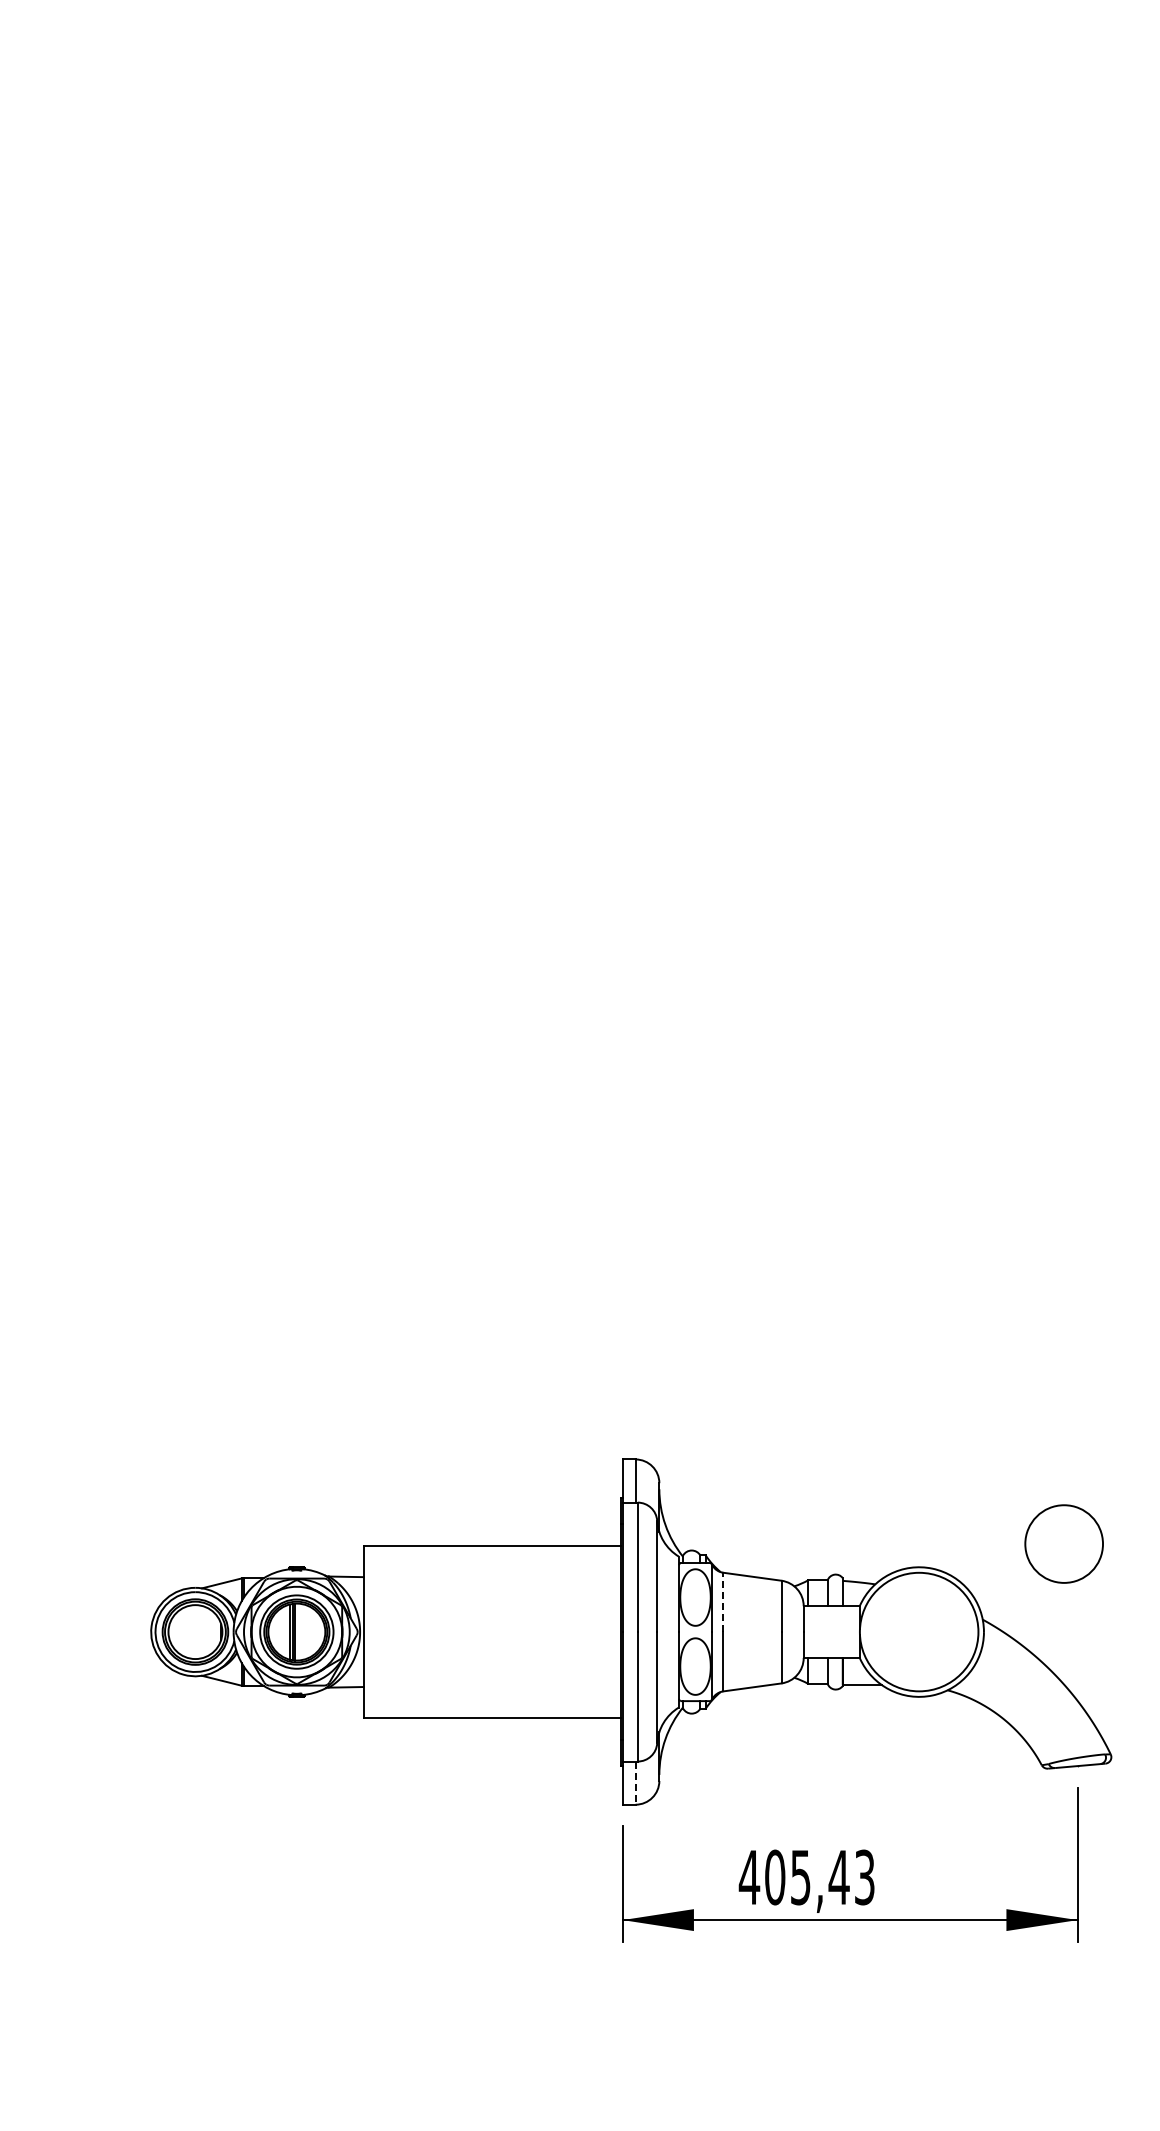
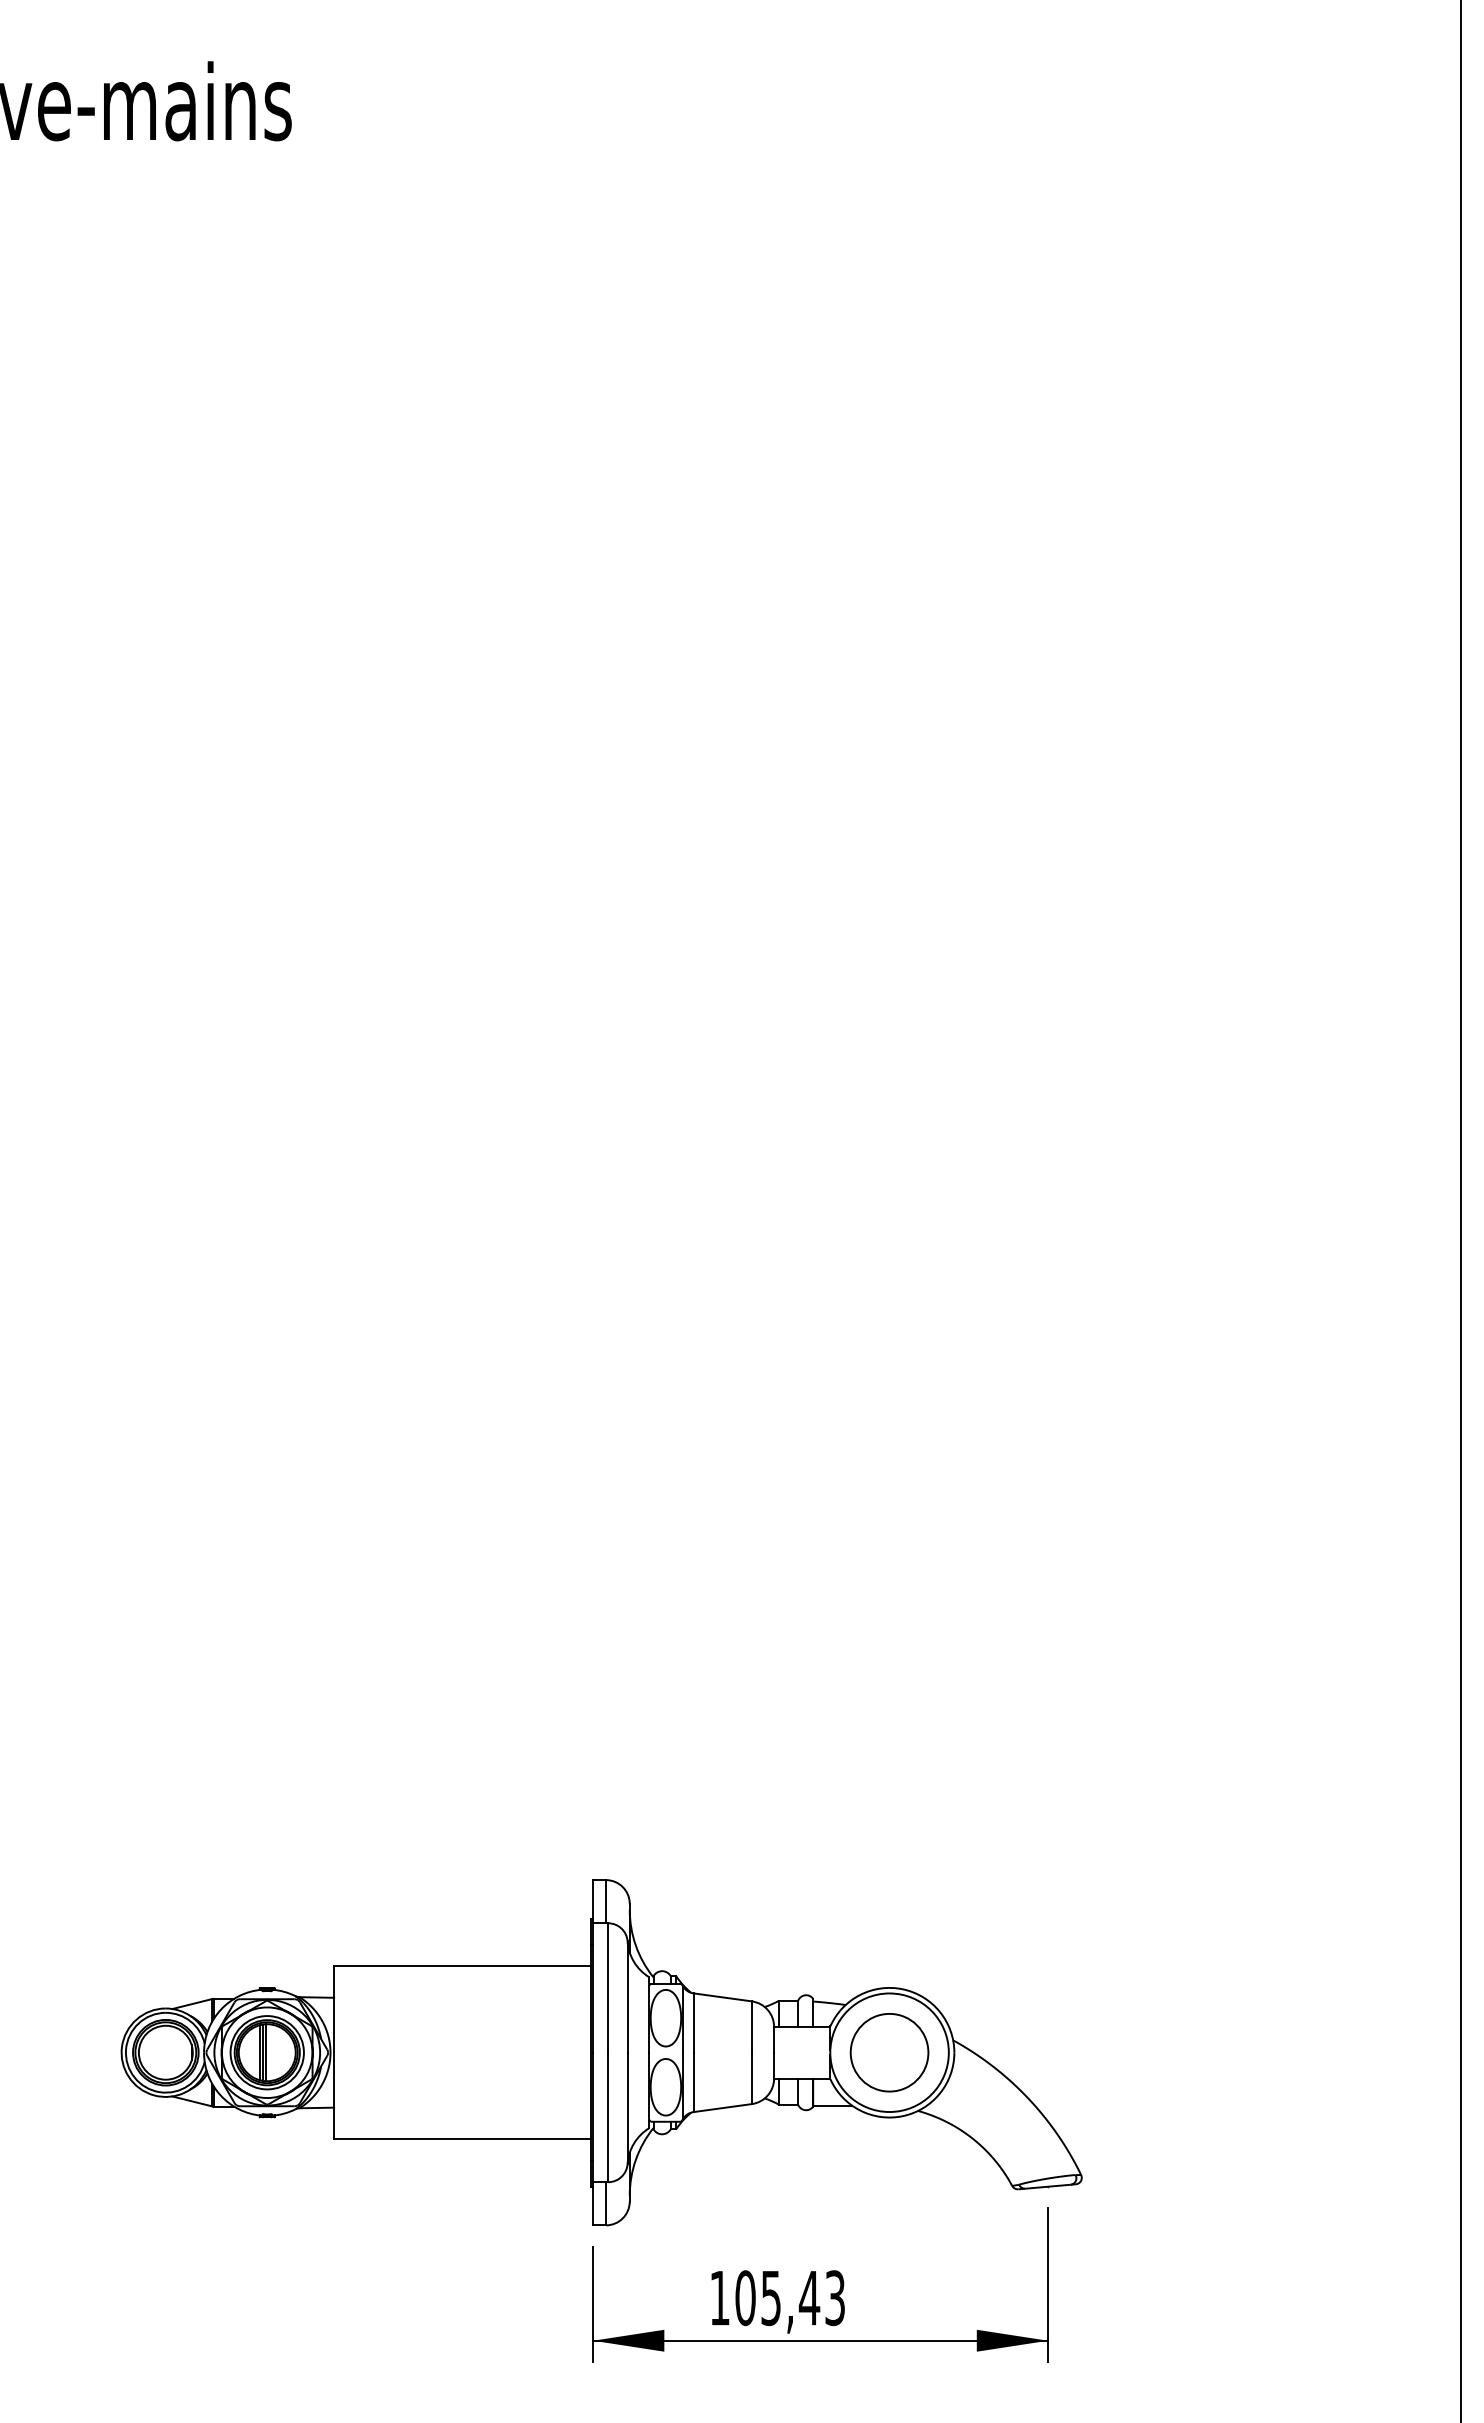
circle: (1064, 1543) -> (889, 2052), moved
line: (723, 1602) -> (693, 2023), dashed -> solid
line: (636, 1782) -> (606, 2203), dashed -> solid
text: (749, 1877) -> (719, 2298), 405,43 -> 105,43

